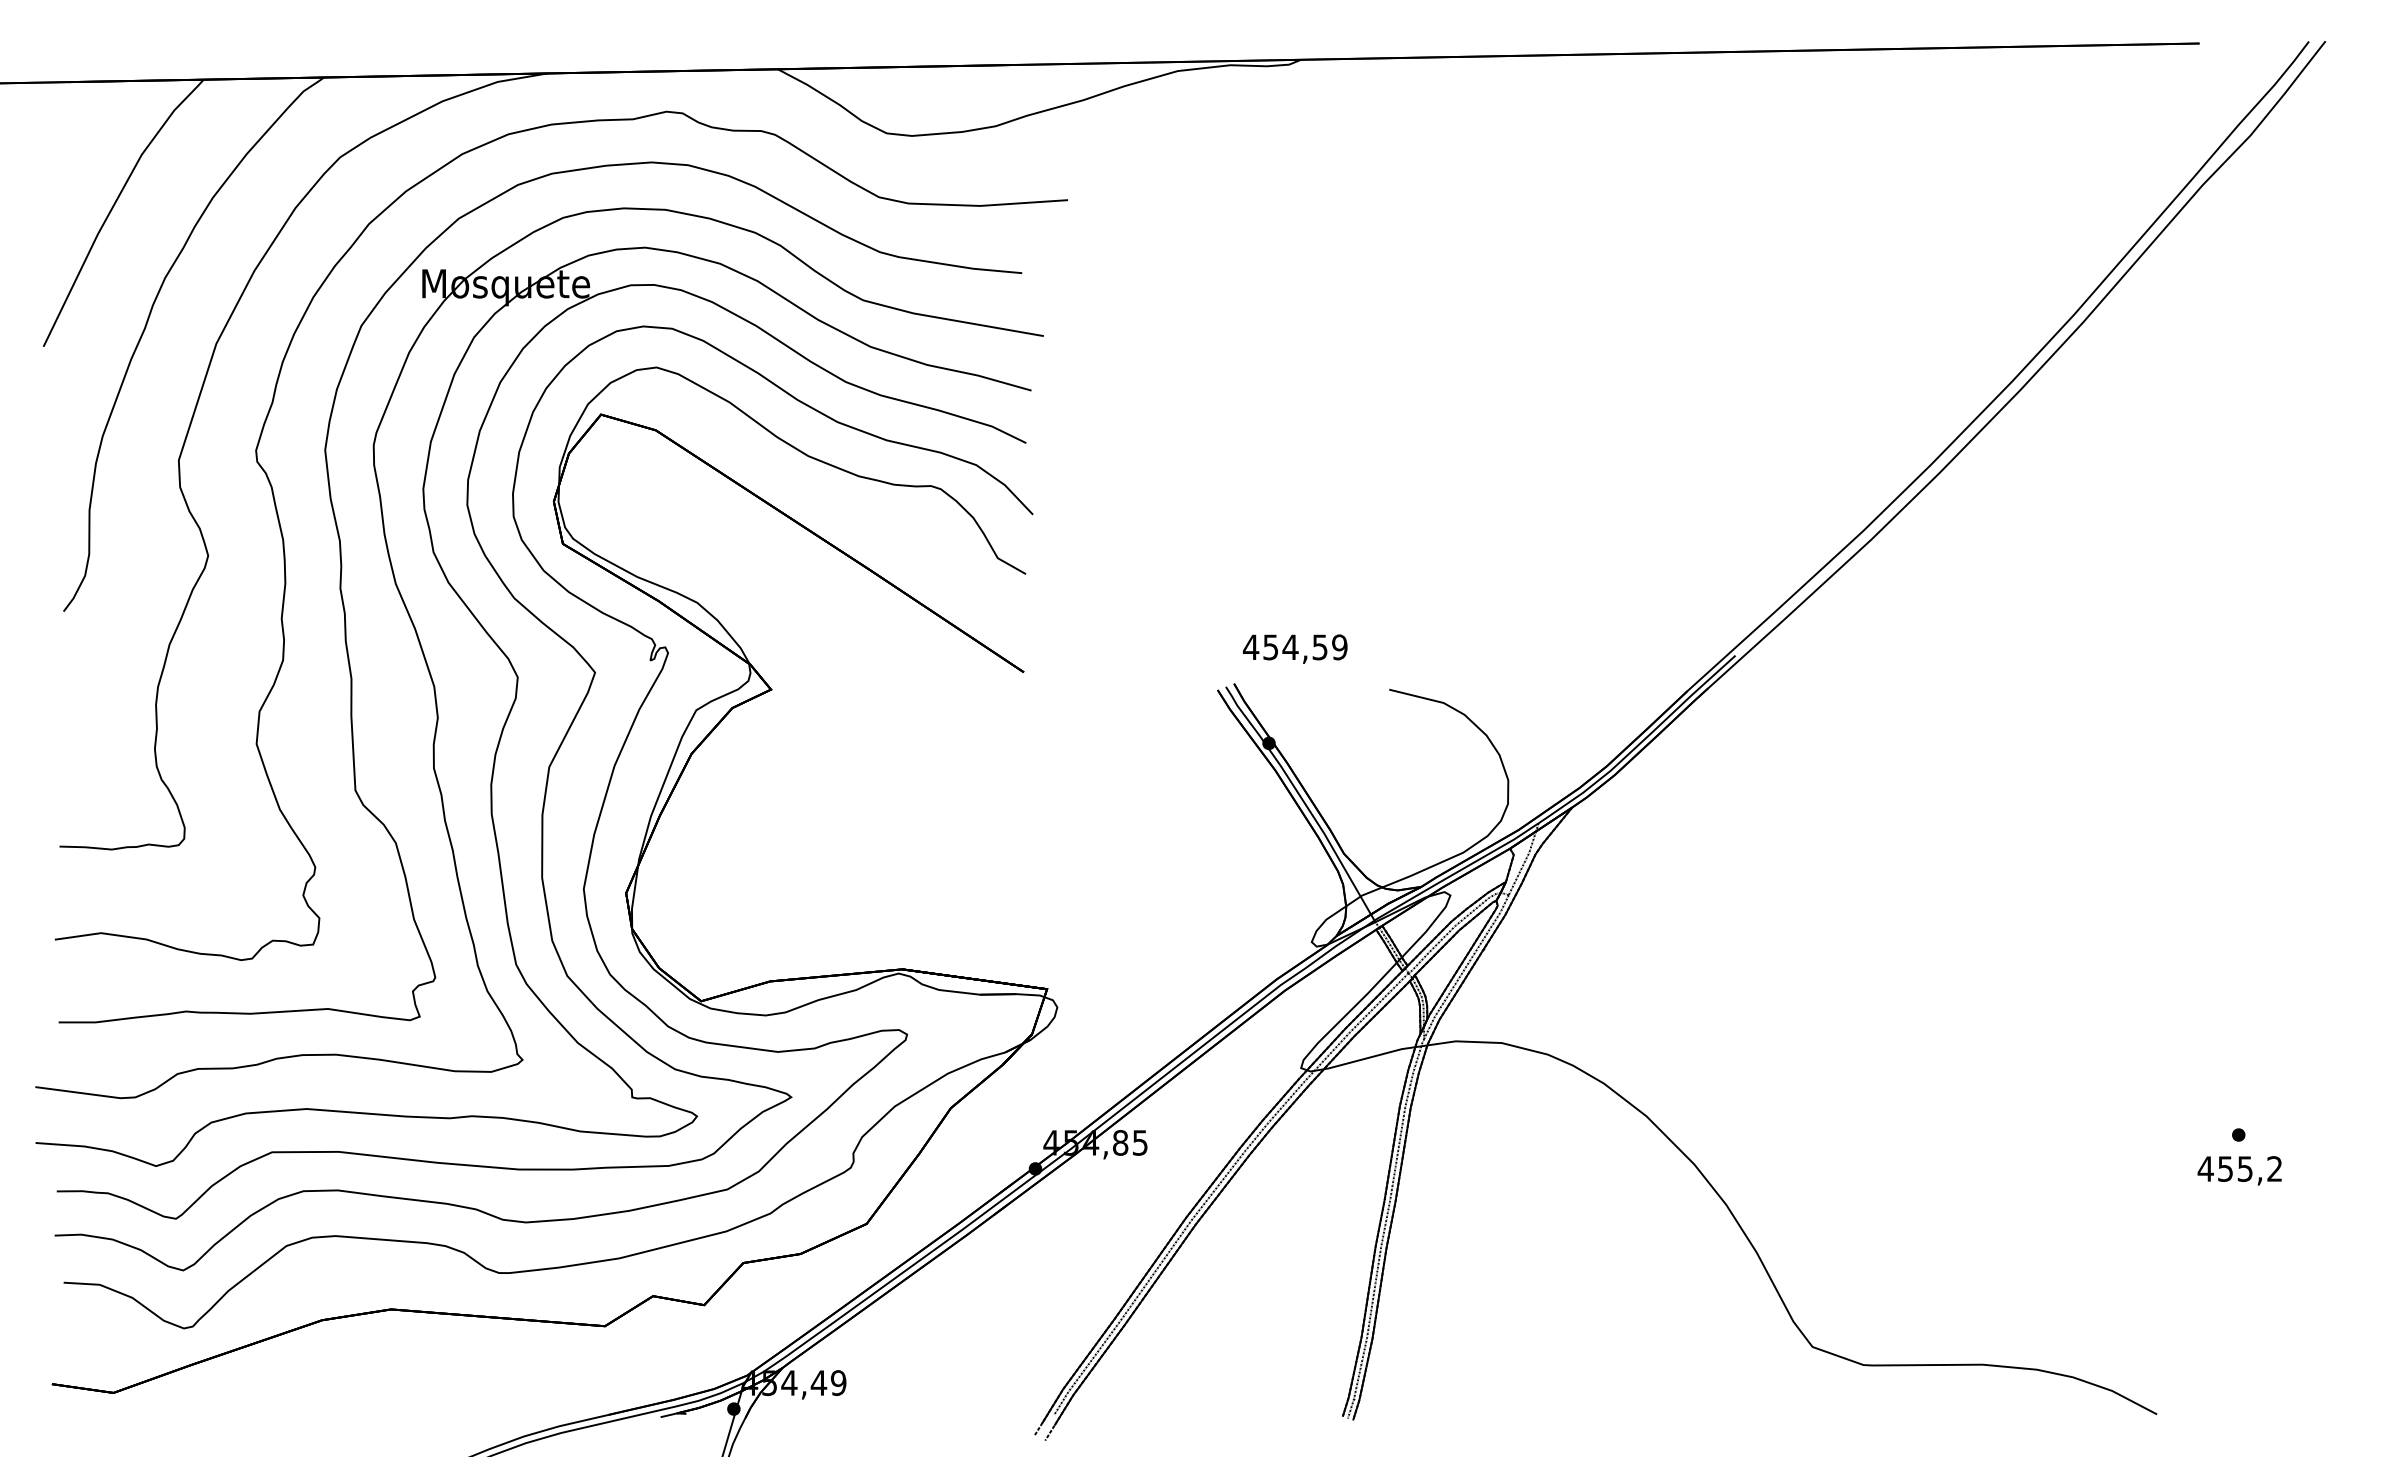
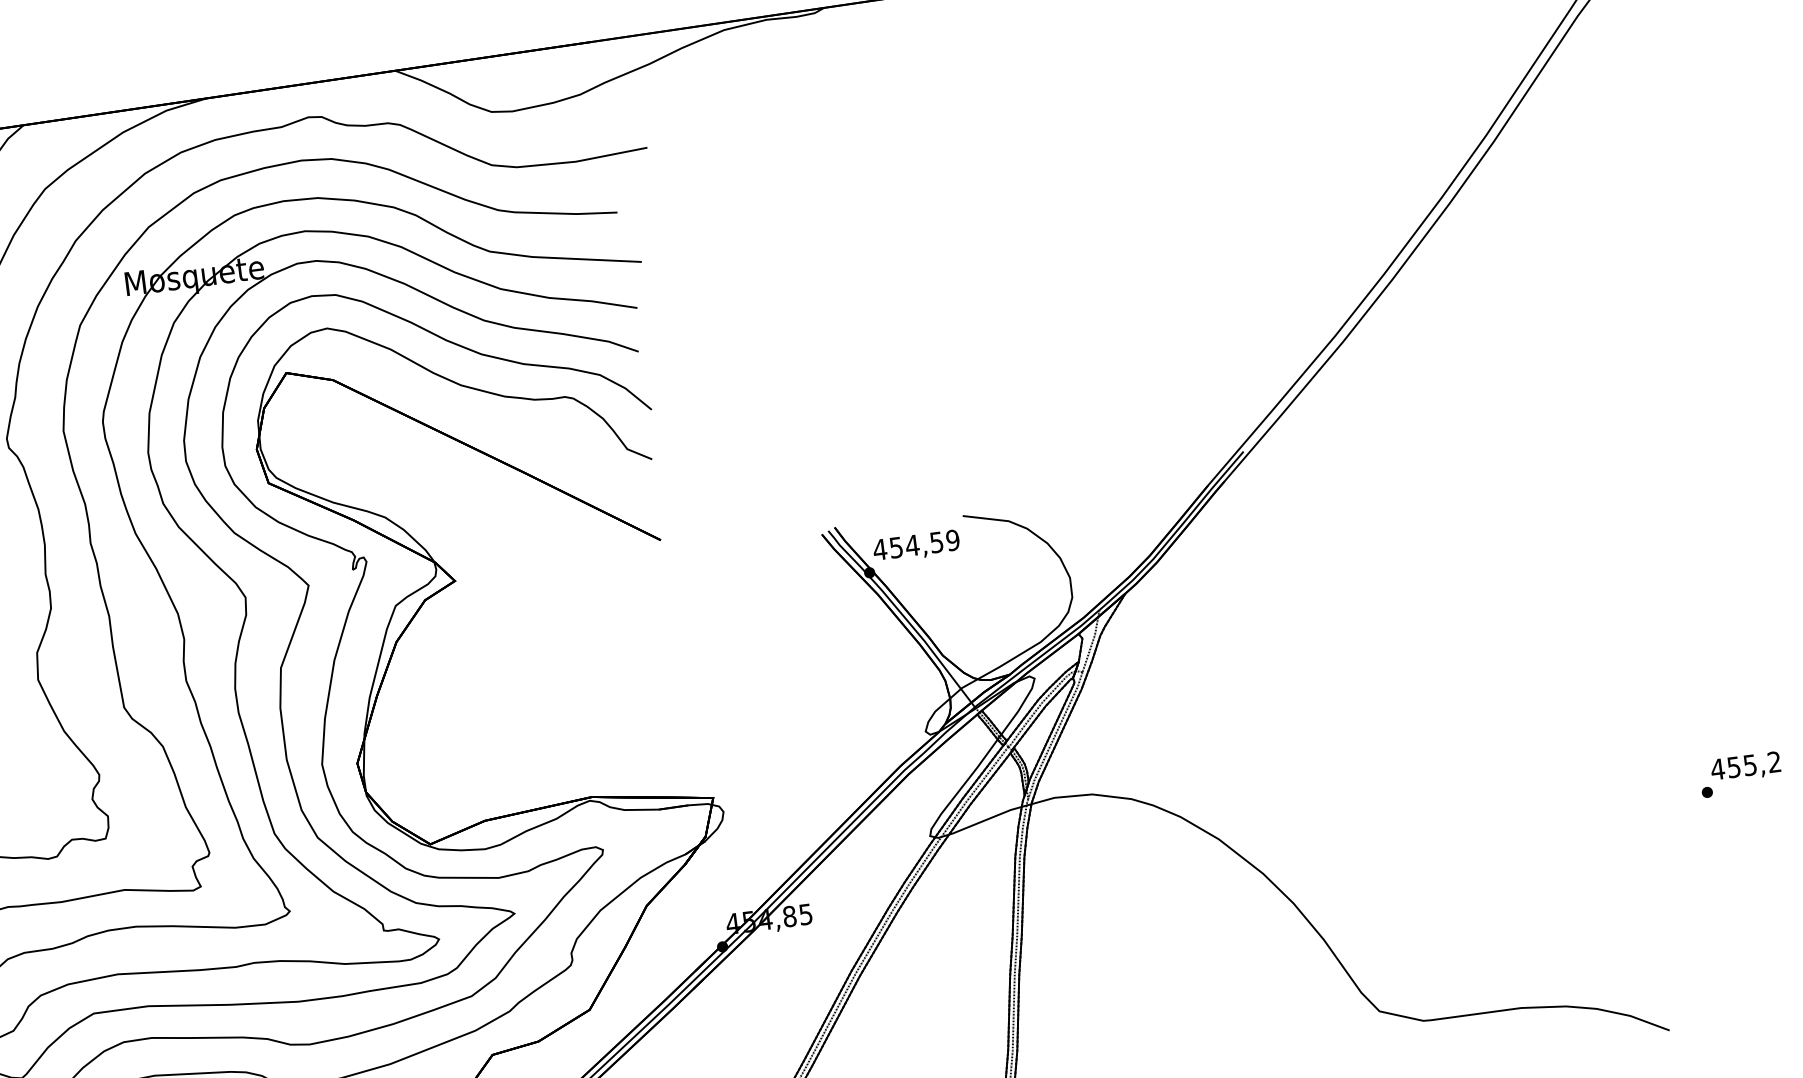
text: (1295, 648) -> (916, 545), moved
text: (2239, 1170) -> (1745, 767), moved

